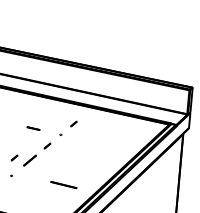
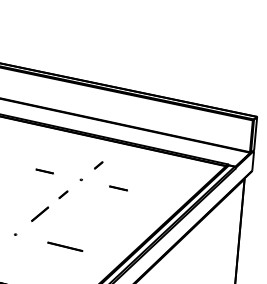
line: (88, 141) -> (118, 188), added
part: (14, 157) -> (19, 210), removed
line: (64, 184) -> (65, 246), moved

